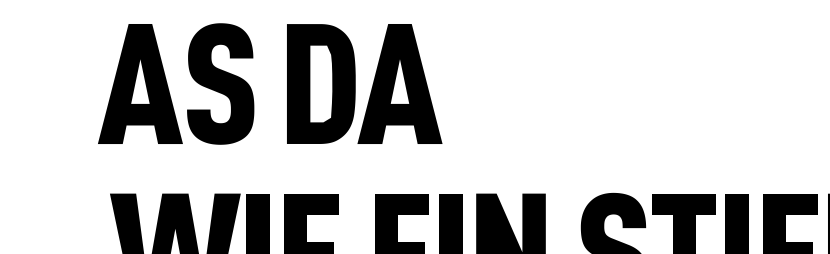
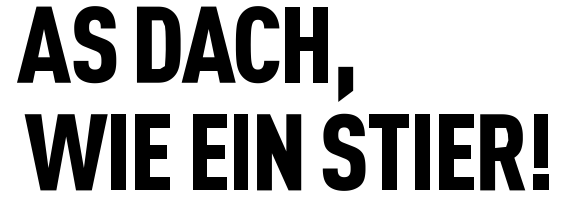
fill: (476, 83) -> (257, 44), added
fill: (554, 83) -> (306, 44), added
part: (615, 145) -> (345, 83), added

